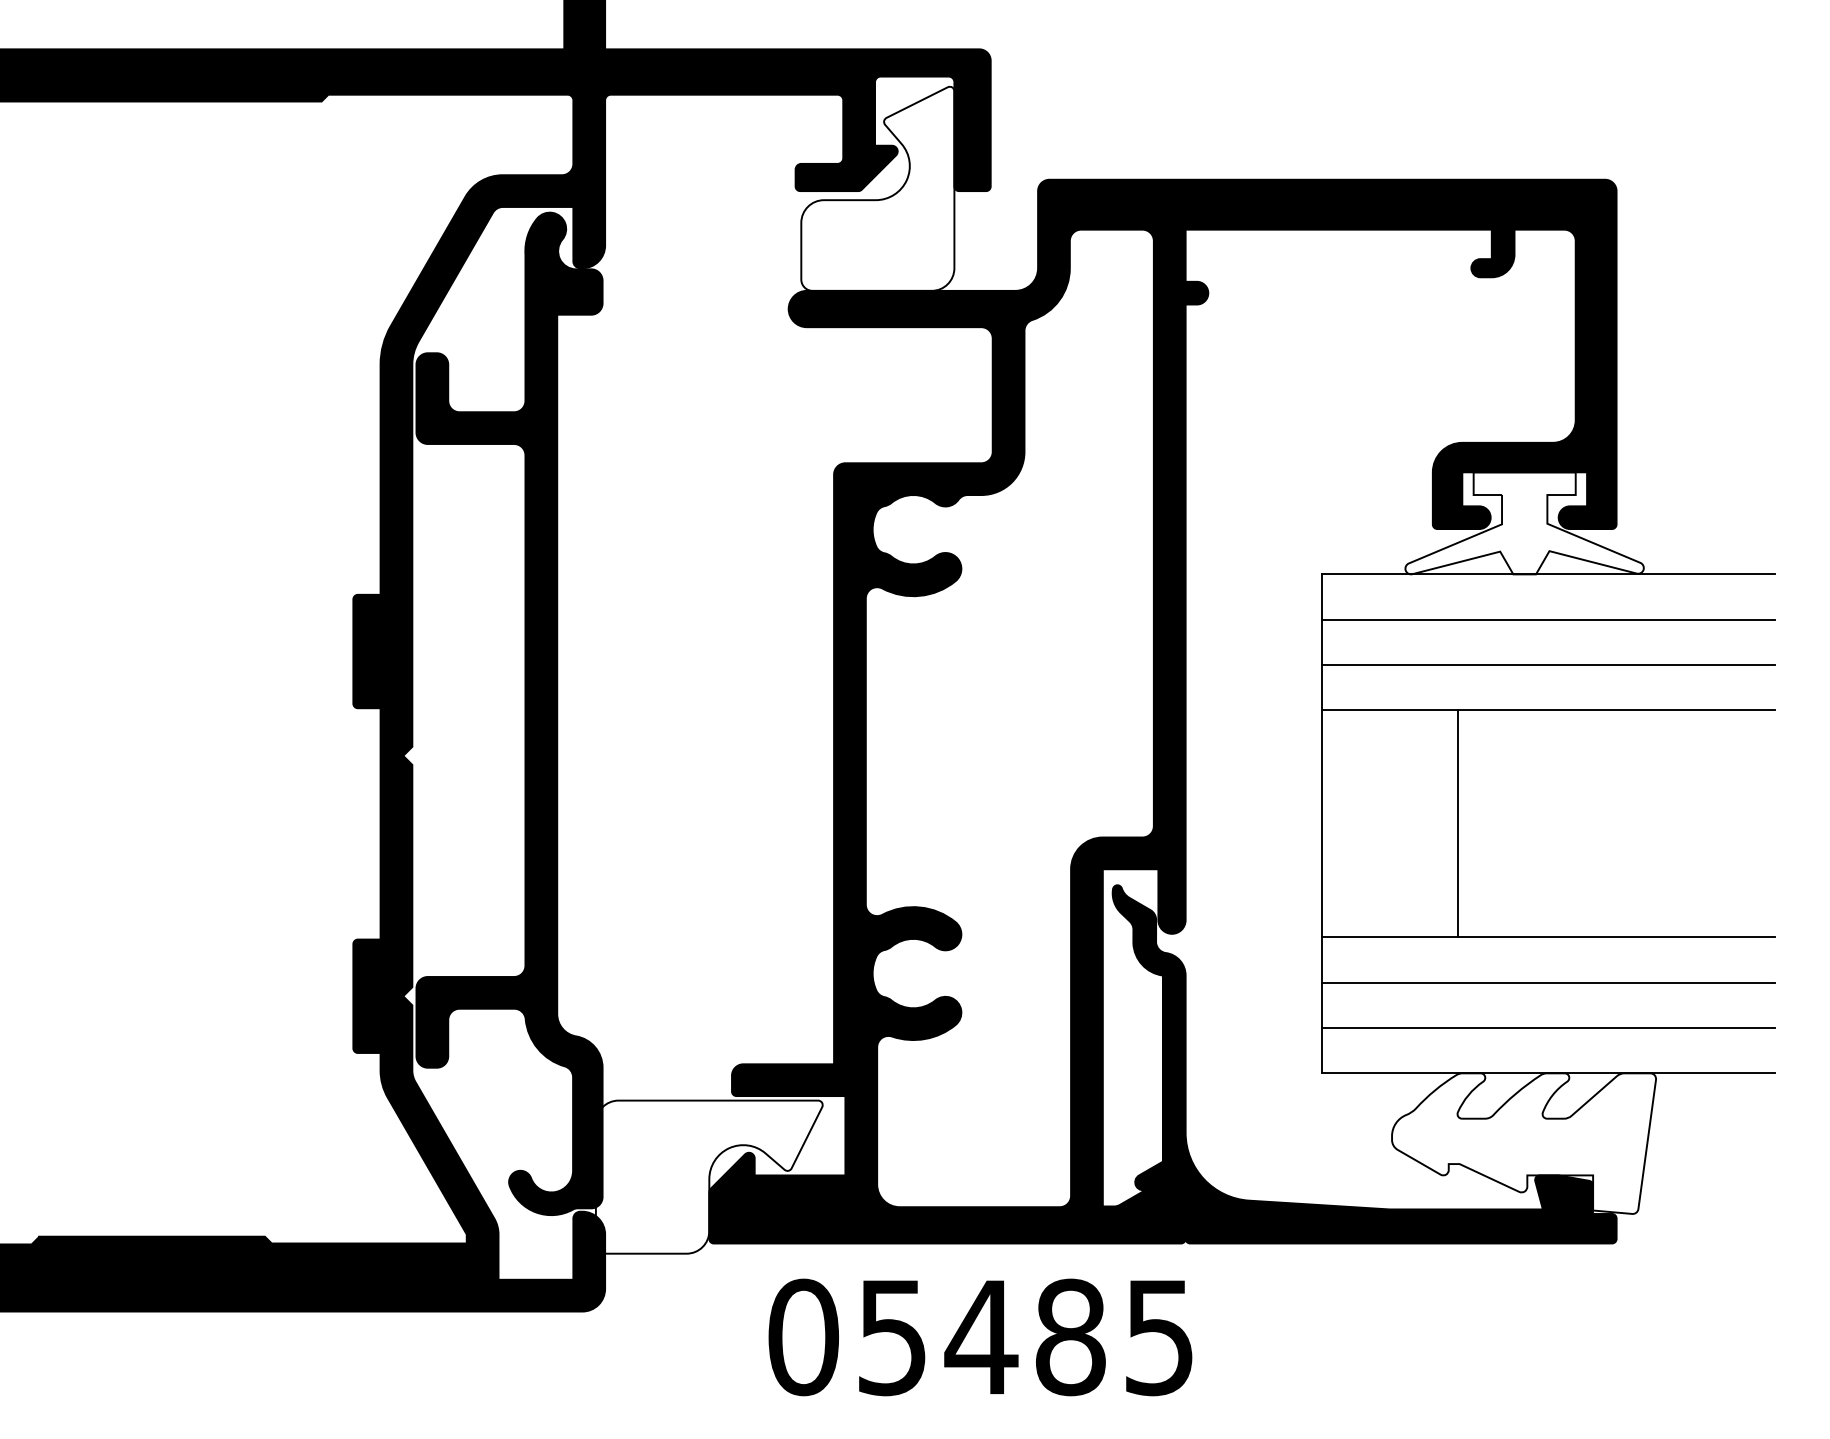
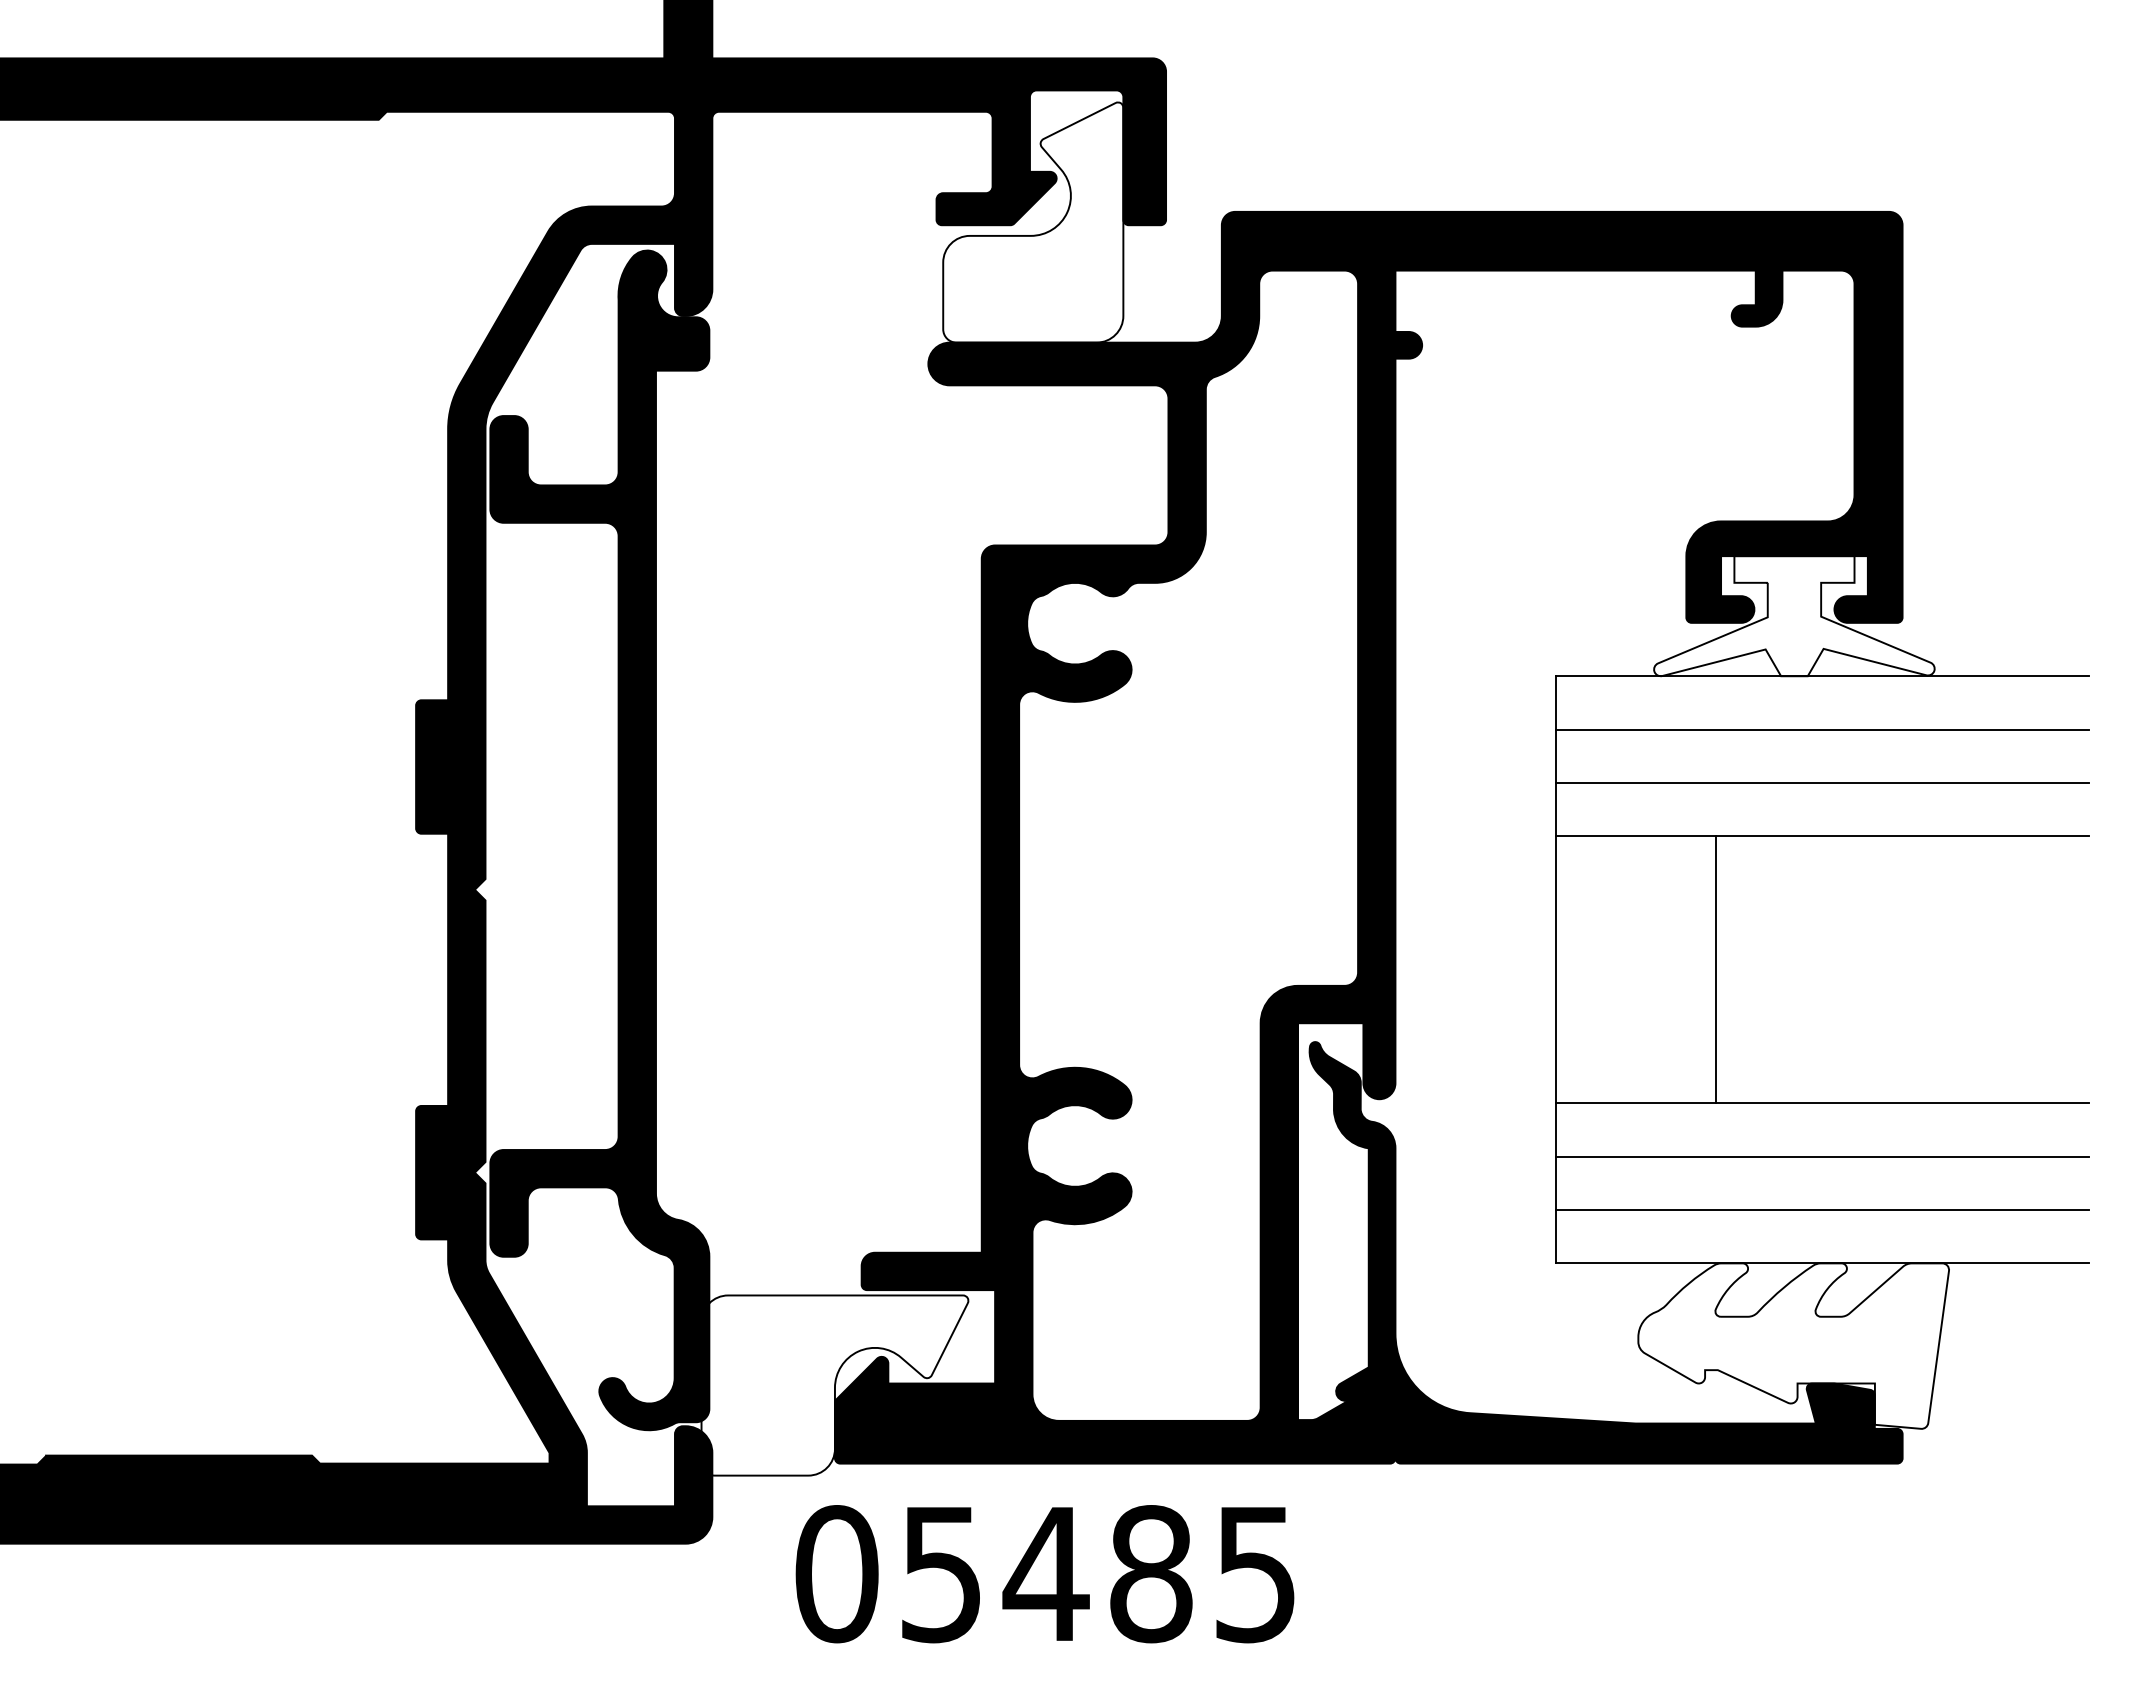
text: (980, 1337) -> (1044, 1574), moved

